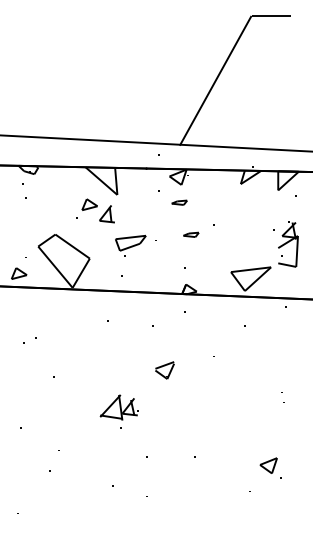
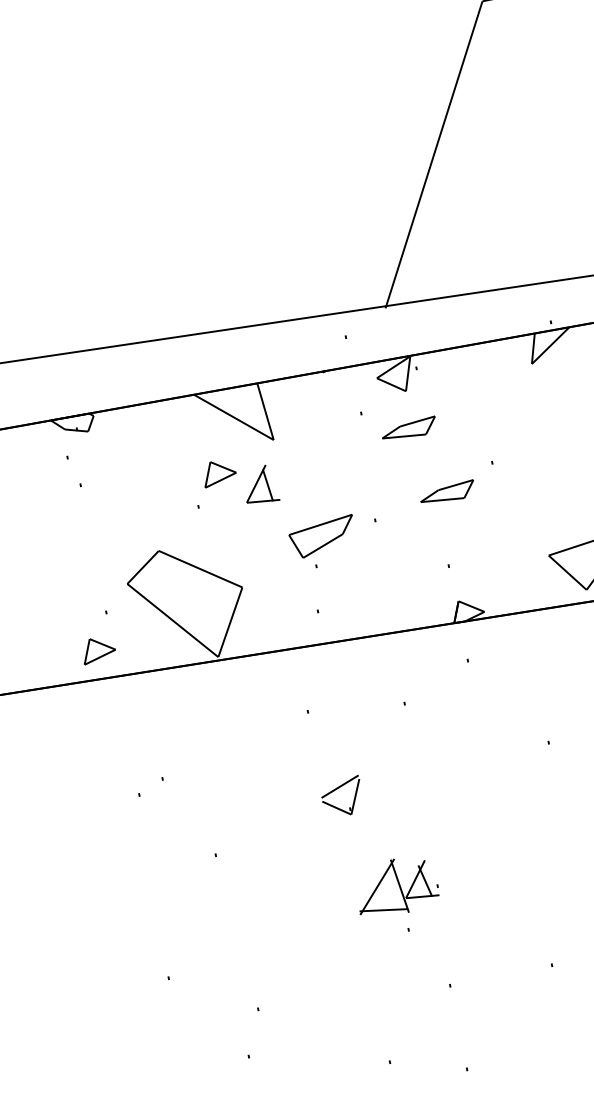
part: (179, 202) -> (409, 429), size x1.67
part: (191, 234) -> (448, 492), size x1.67
part: (164, 370) -> (341, 797), moved
part: (118, 411) -> (396, 895), moved

